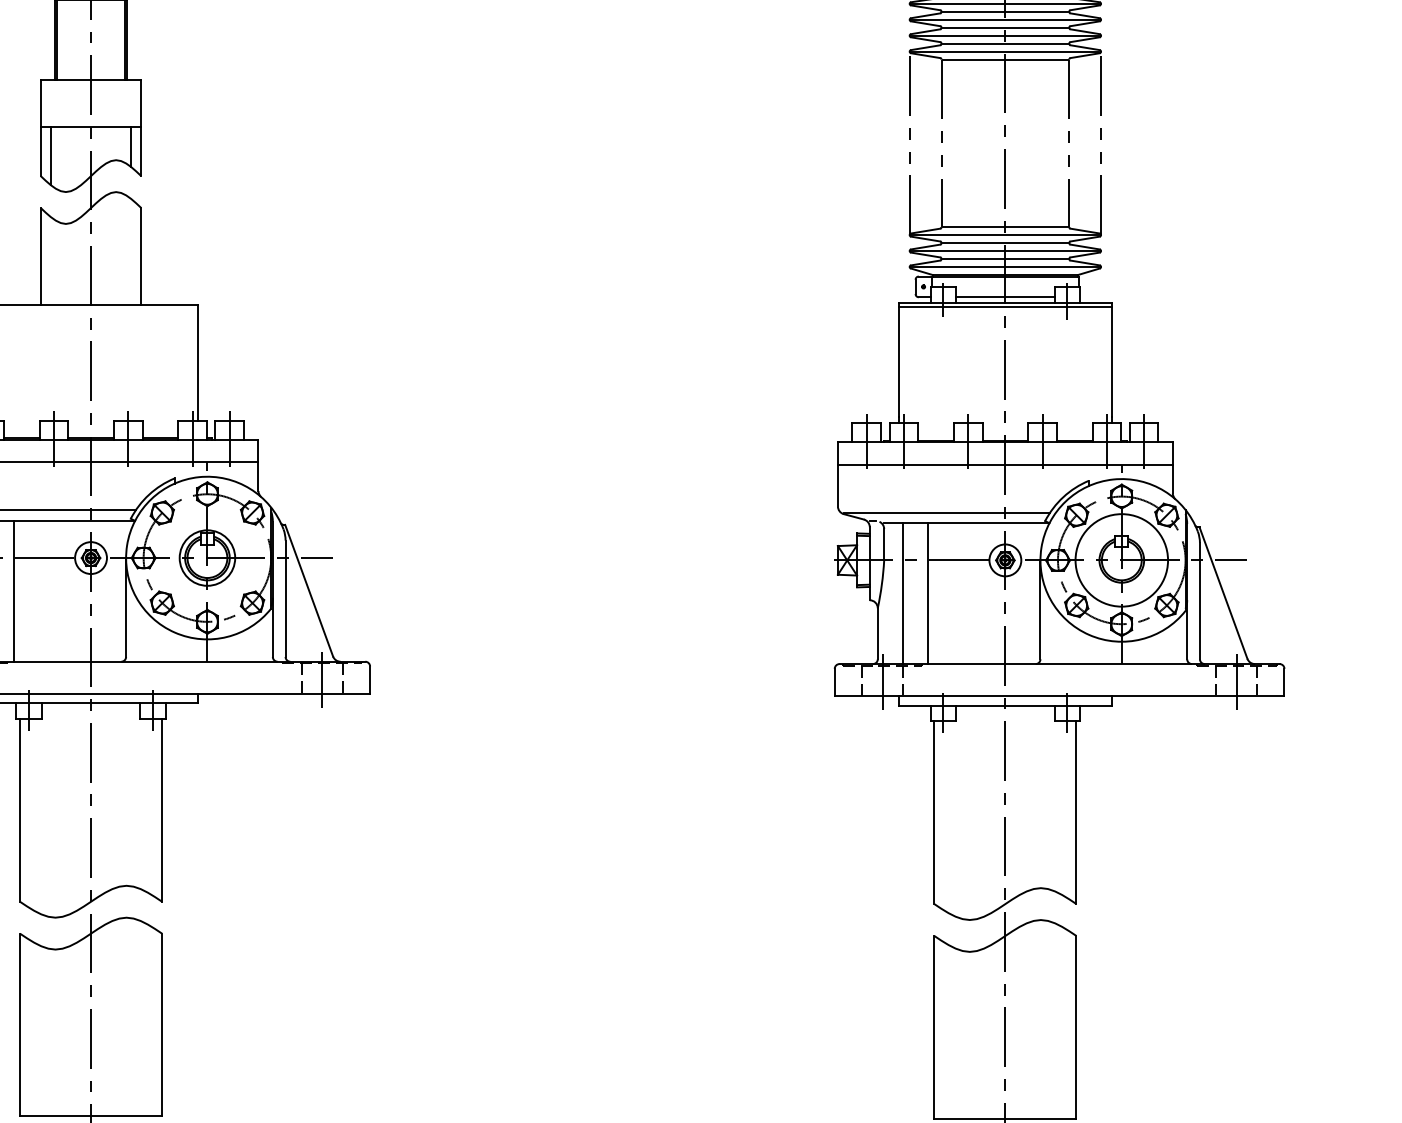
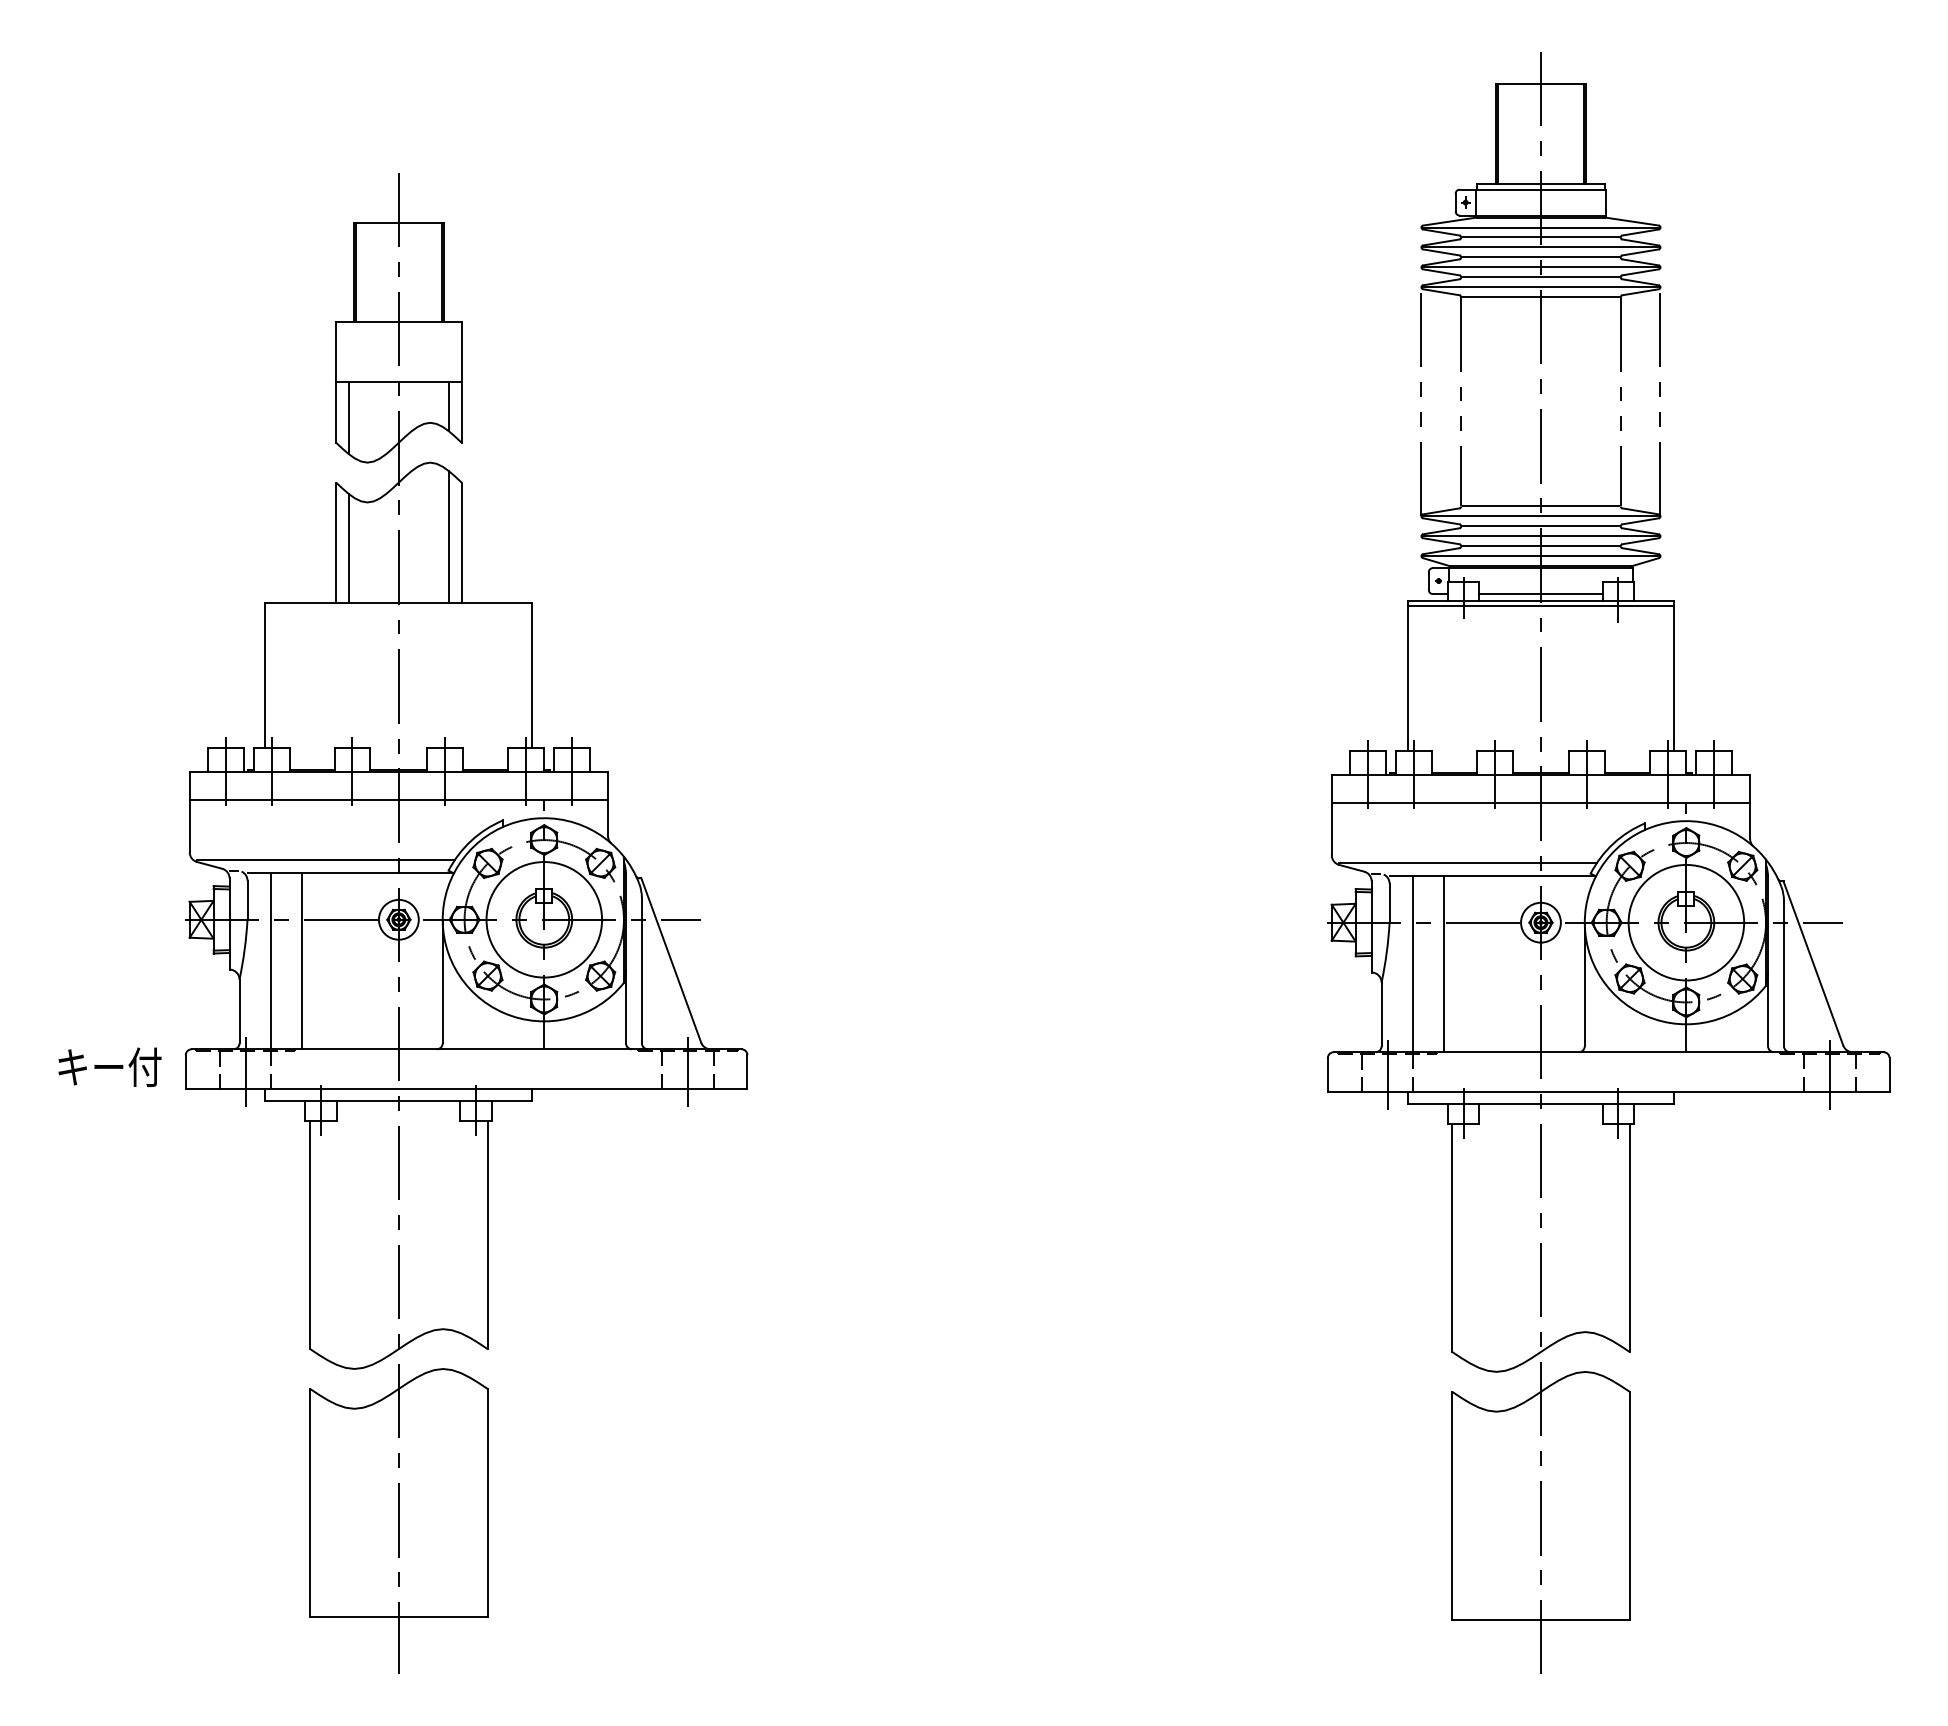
line: (131, 252) -> (449, 537), added
line: (50, 260) -> (348, 548), added
circle: (207, 557) -> (544, 919), size x1.67

